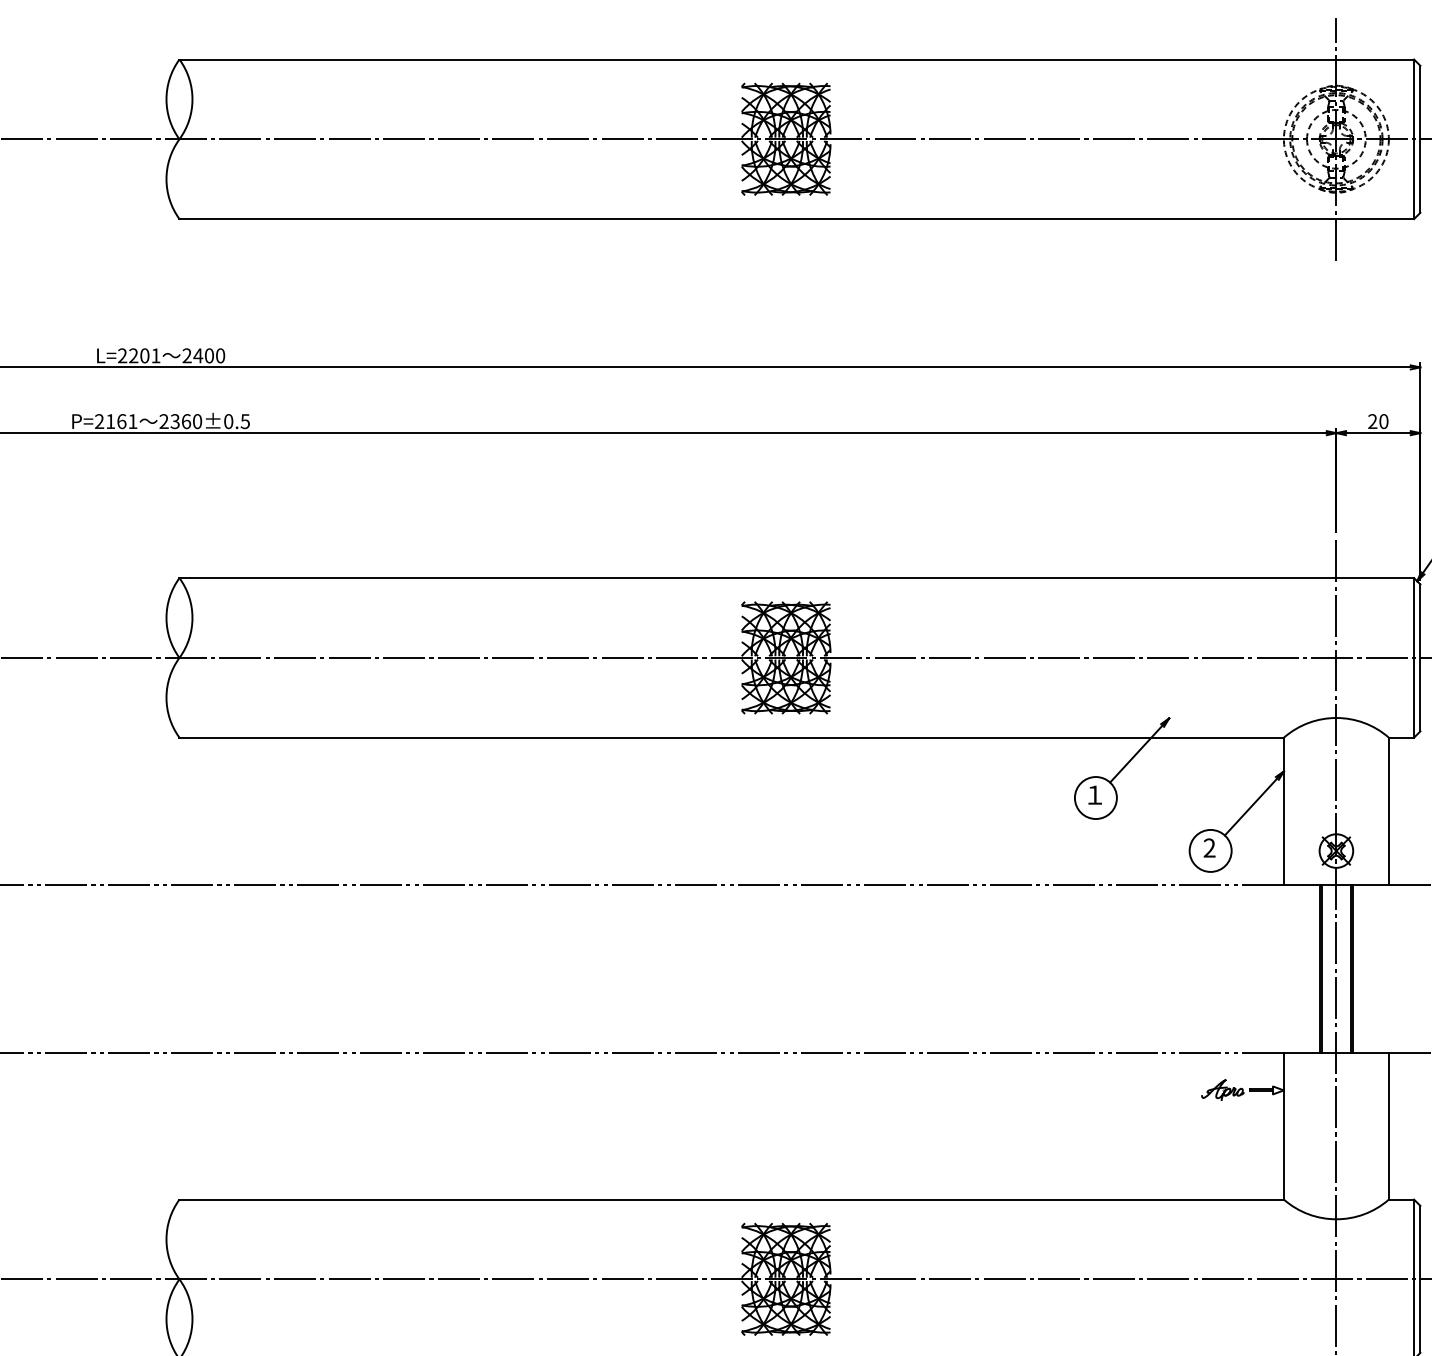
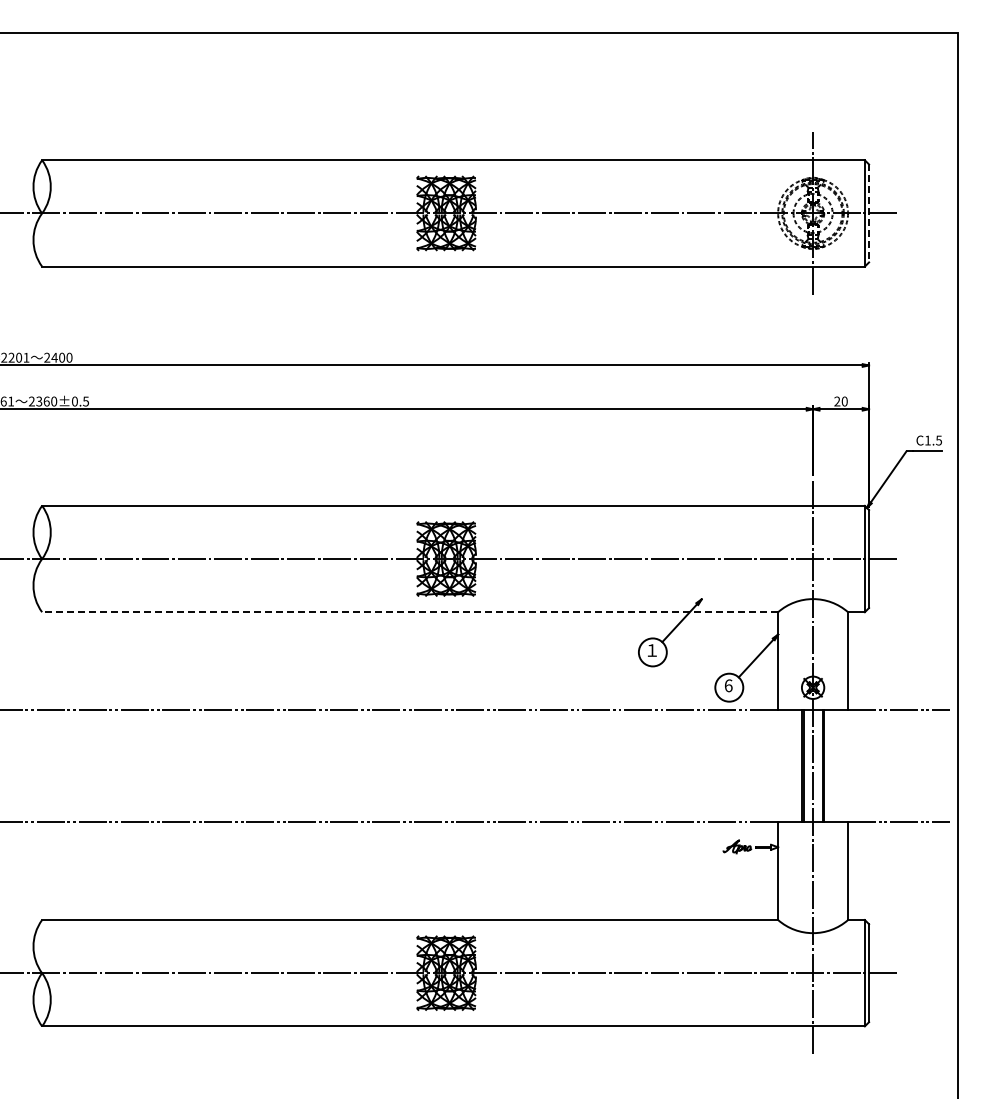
line: (1421, 139) -> (869, 213), solid -> dashed
line: (732, 738) -> (410, 612), solid -> dashed
text: (1209, 847) -> (728, 685), 2 -> 6

